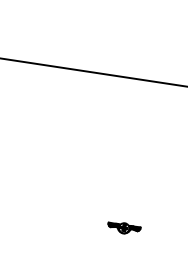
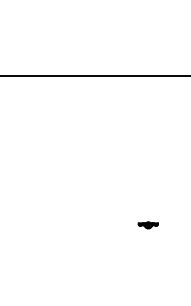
part: (124, 228) -> (148, 225), size x0.6

